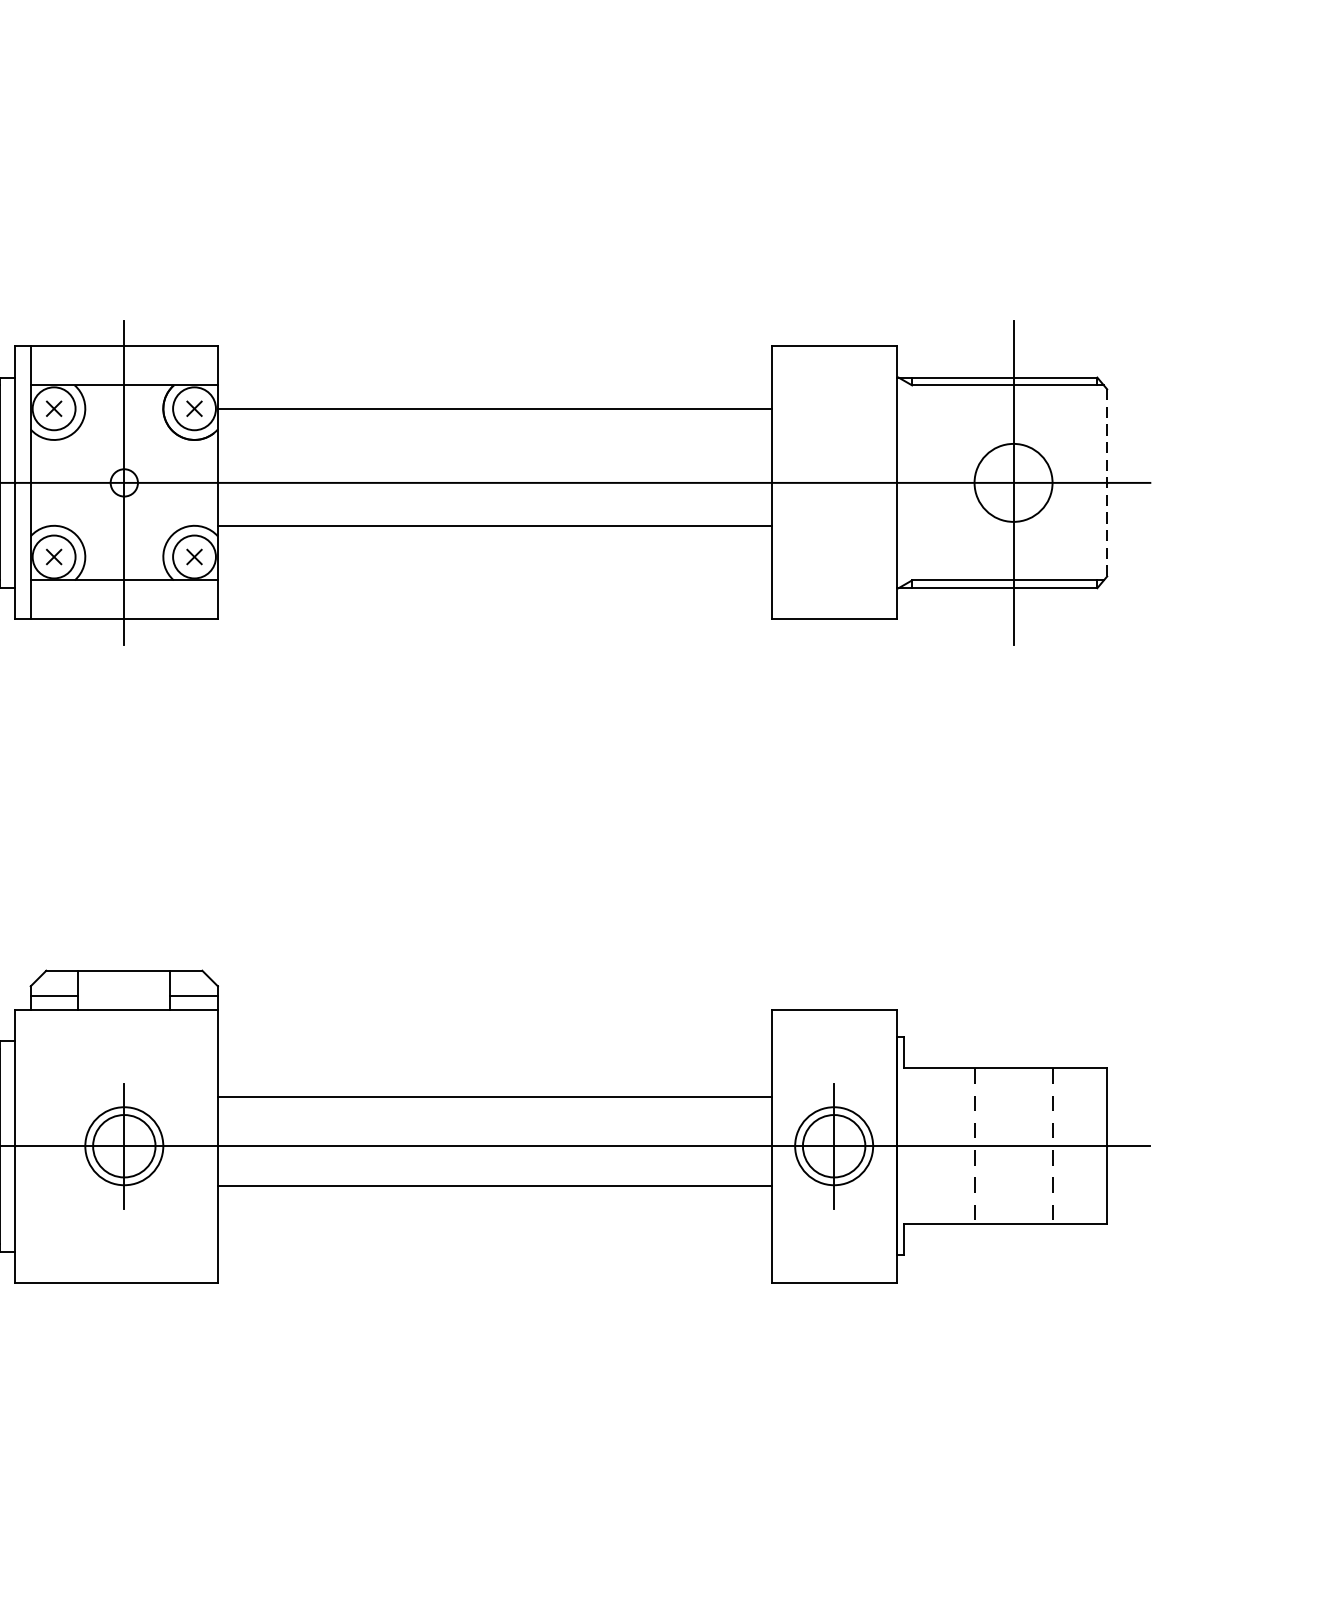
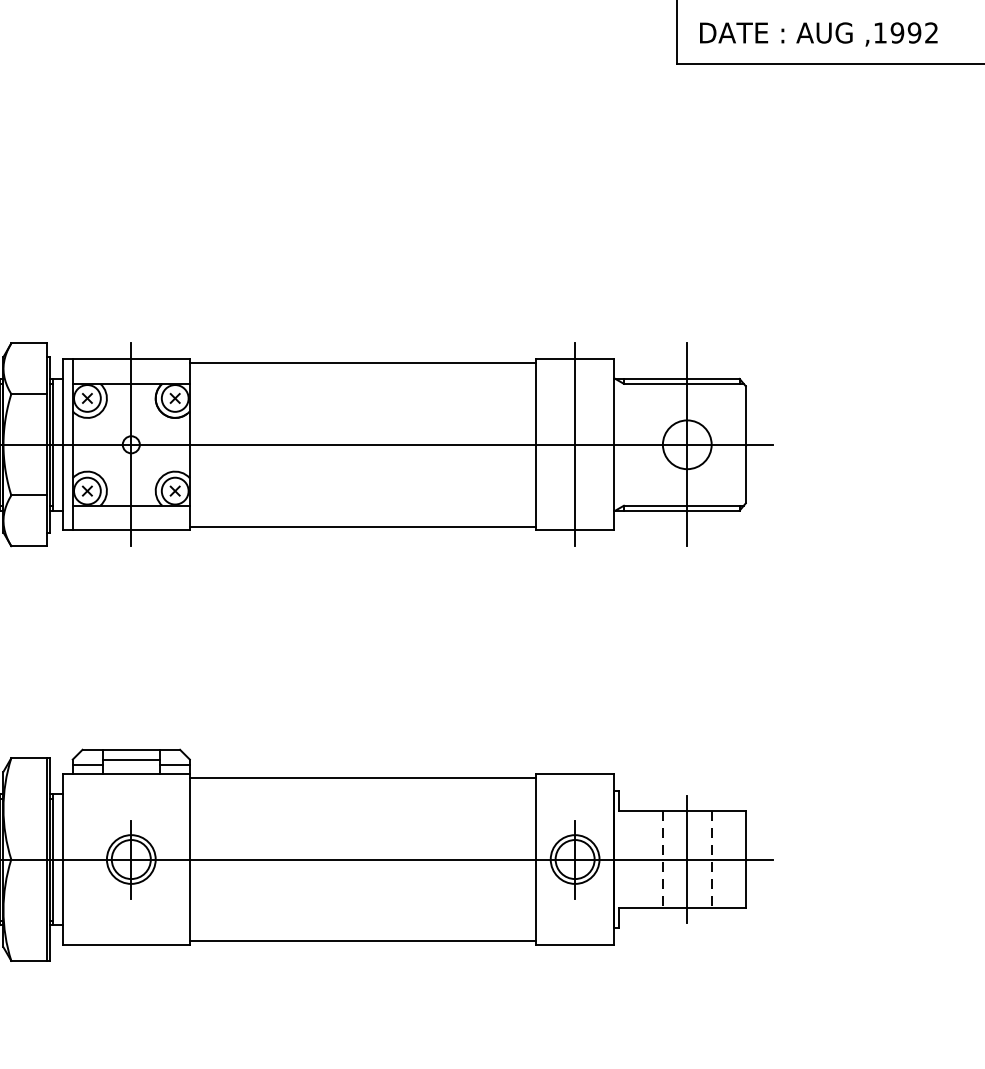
line: (494, 408) -> (362, 362), moved
line: (834, 482) -> (575, 444), added
line: (1106, 482) -> (745, 444), dashed -> solid
line: (494, 525) -> (362, 526), moved
line: (122, 986) -> (130, 759), added
line: (494, 1096) -> (362, 777), moved
line: (1013, 1146) -> (687, 859), added
line: (494, 1186) -> (362, 941), moved

